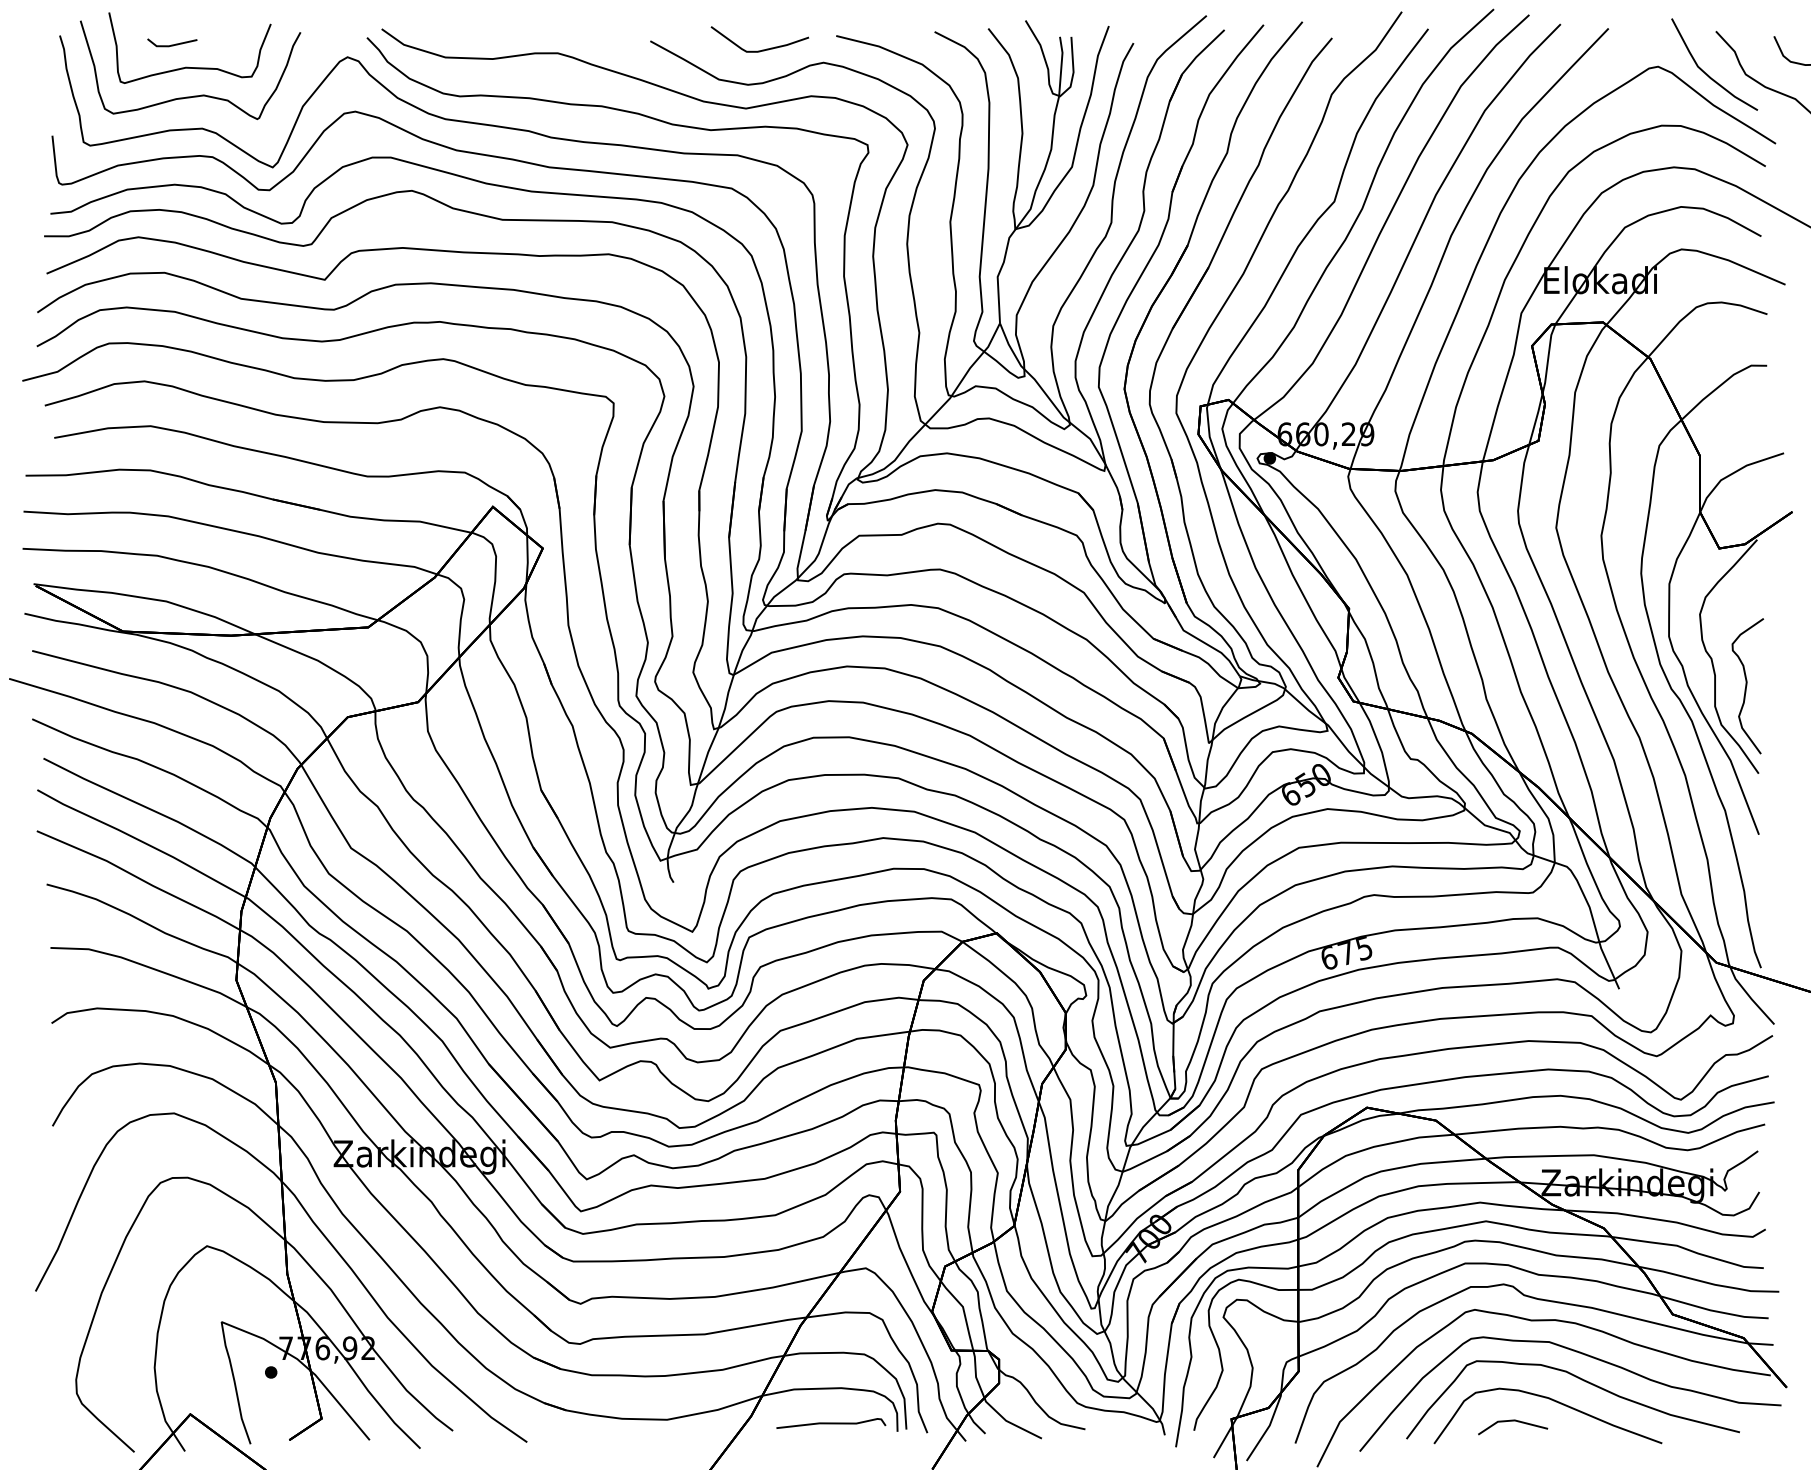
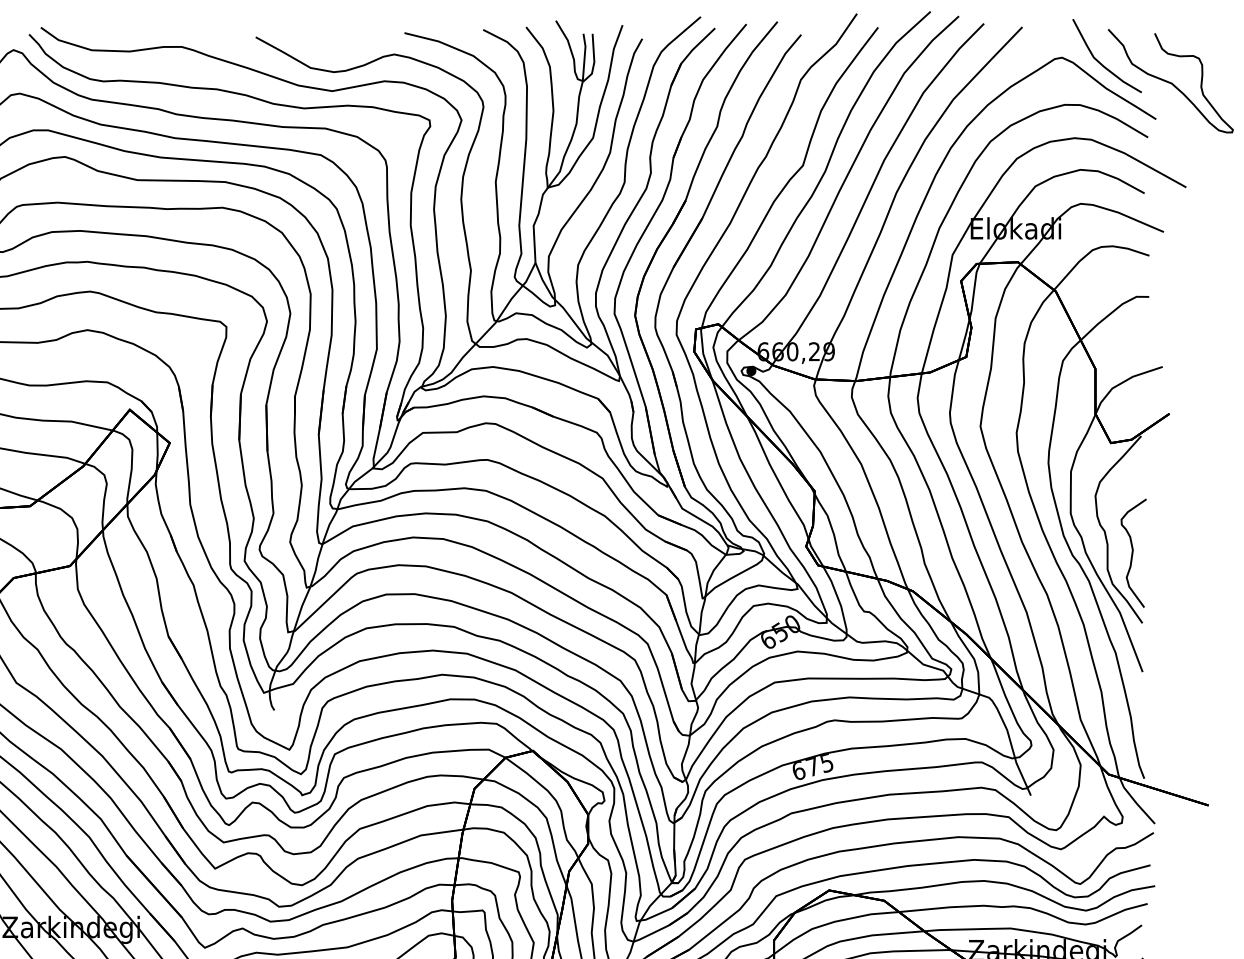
curve: (762, 49) -> (345, 43), removed

